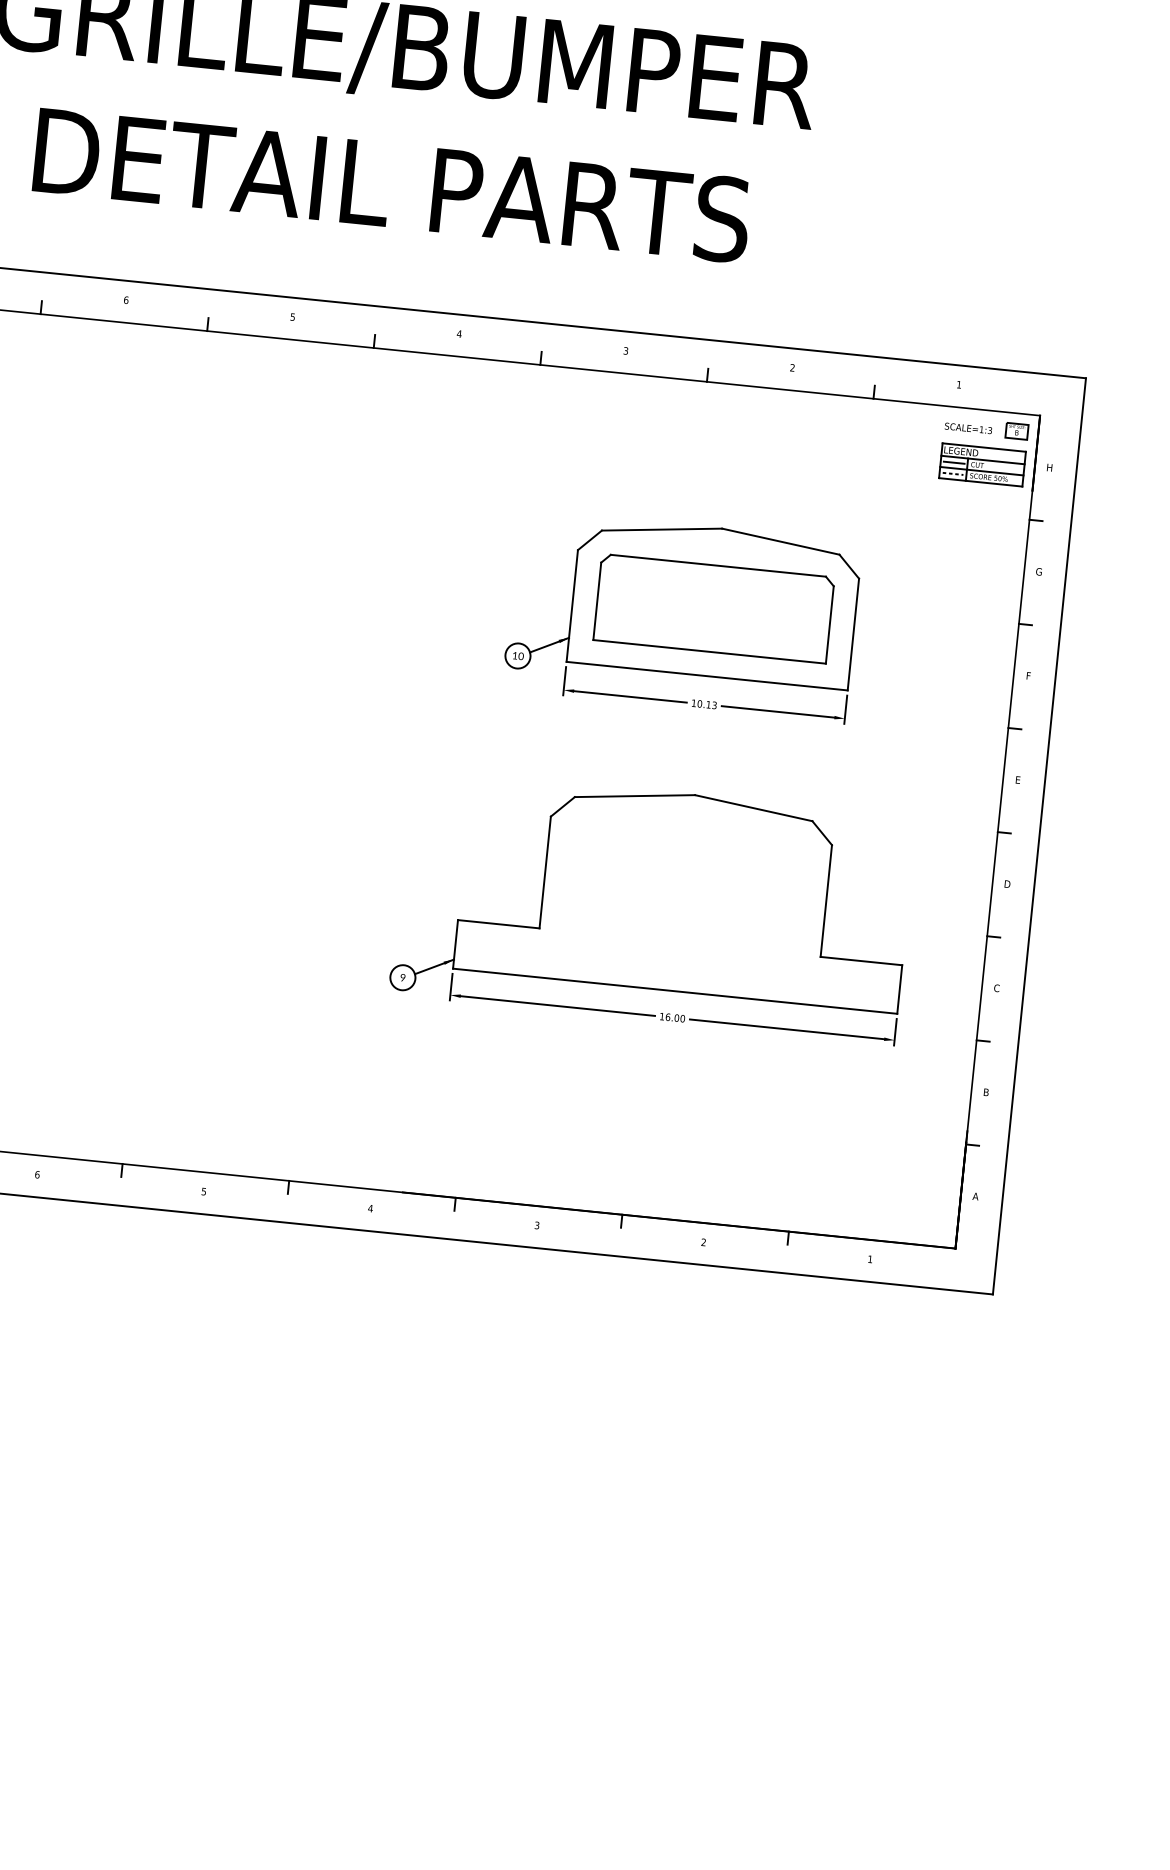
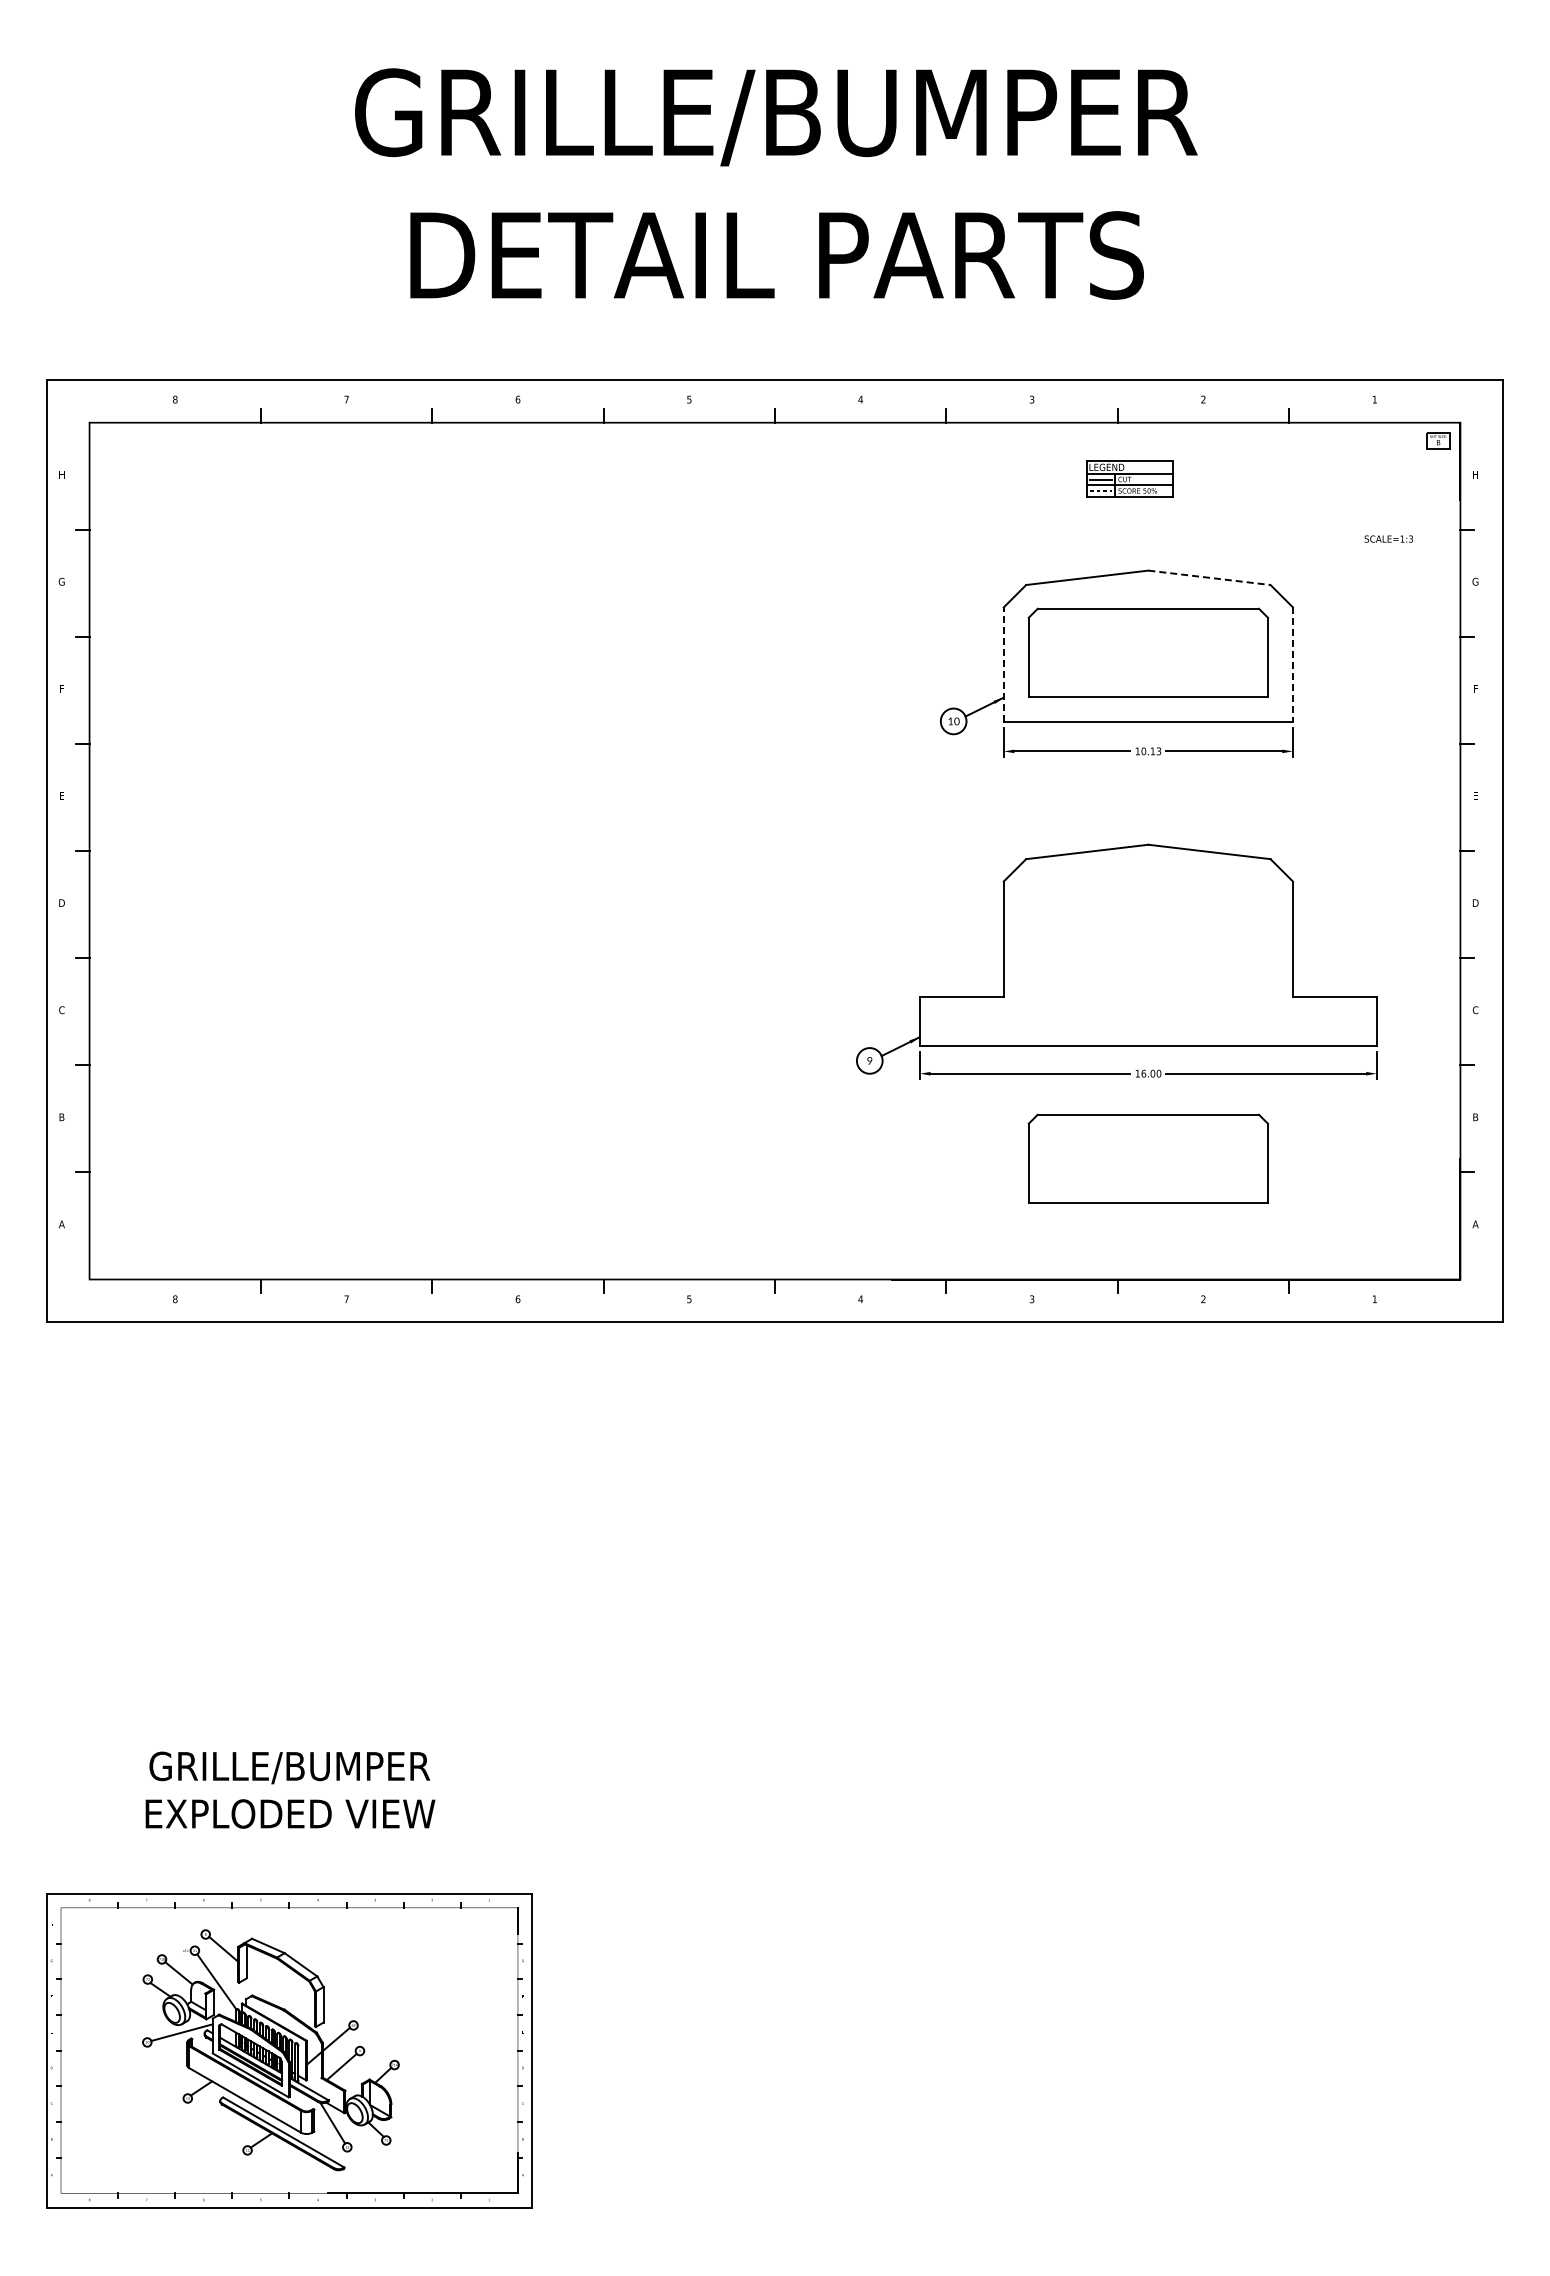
text: (968, 427) -> (1388, 538), moved
part: (982, 464) -> (1129, 478), moved
line: (780, 541) -> (1209, 577), solid -> dashed
line: (572, 605) -> (1003, 664), solid -> dashed
line: (852, 635) -> (1292, 665), solid -> dashed
part: (663, 1100) -> (1147, 1158), added

